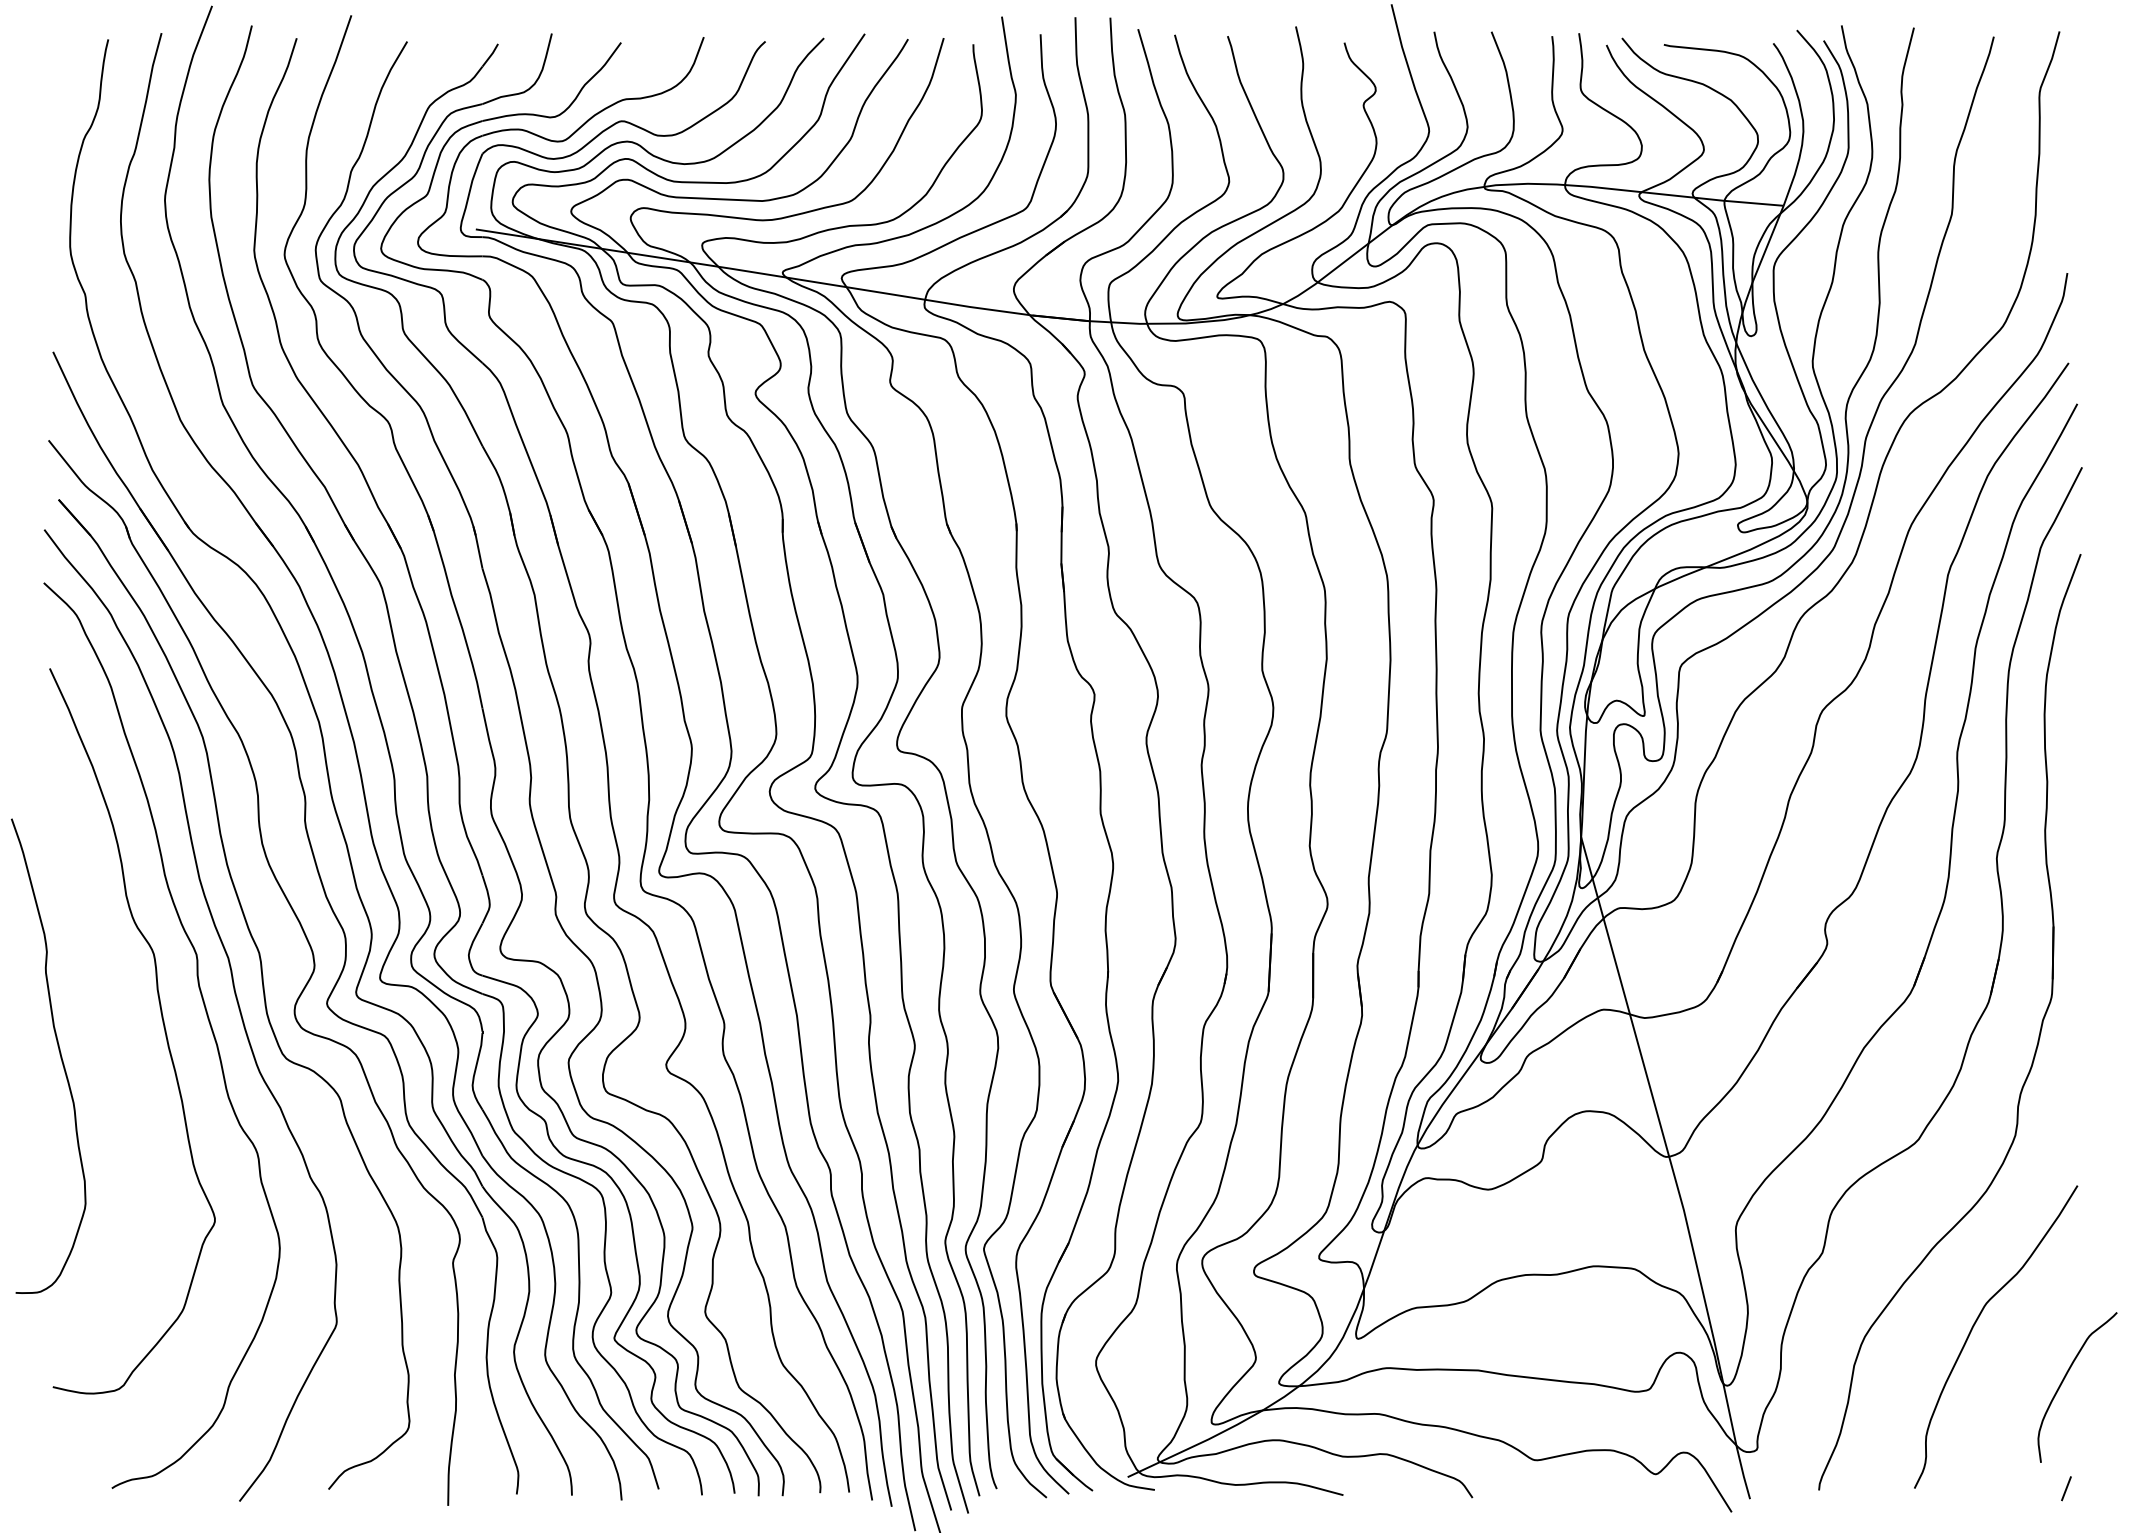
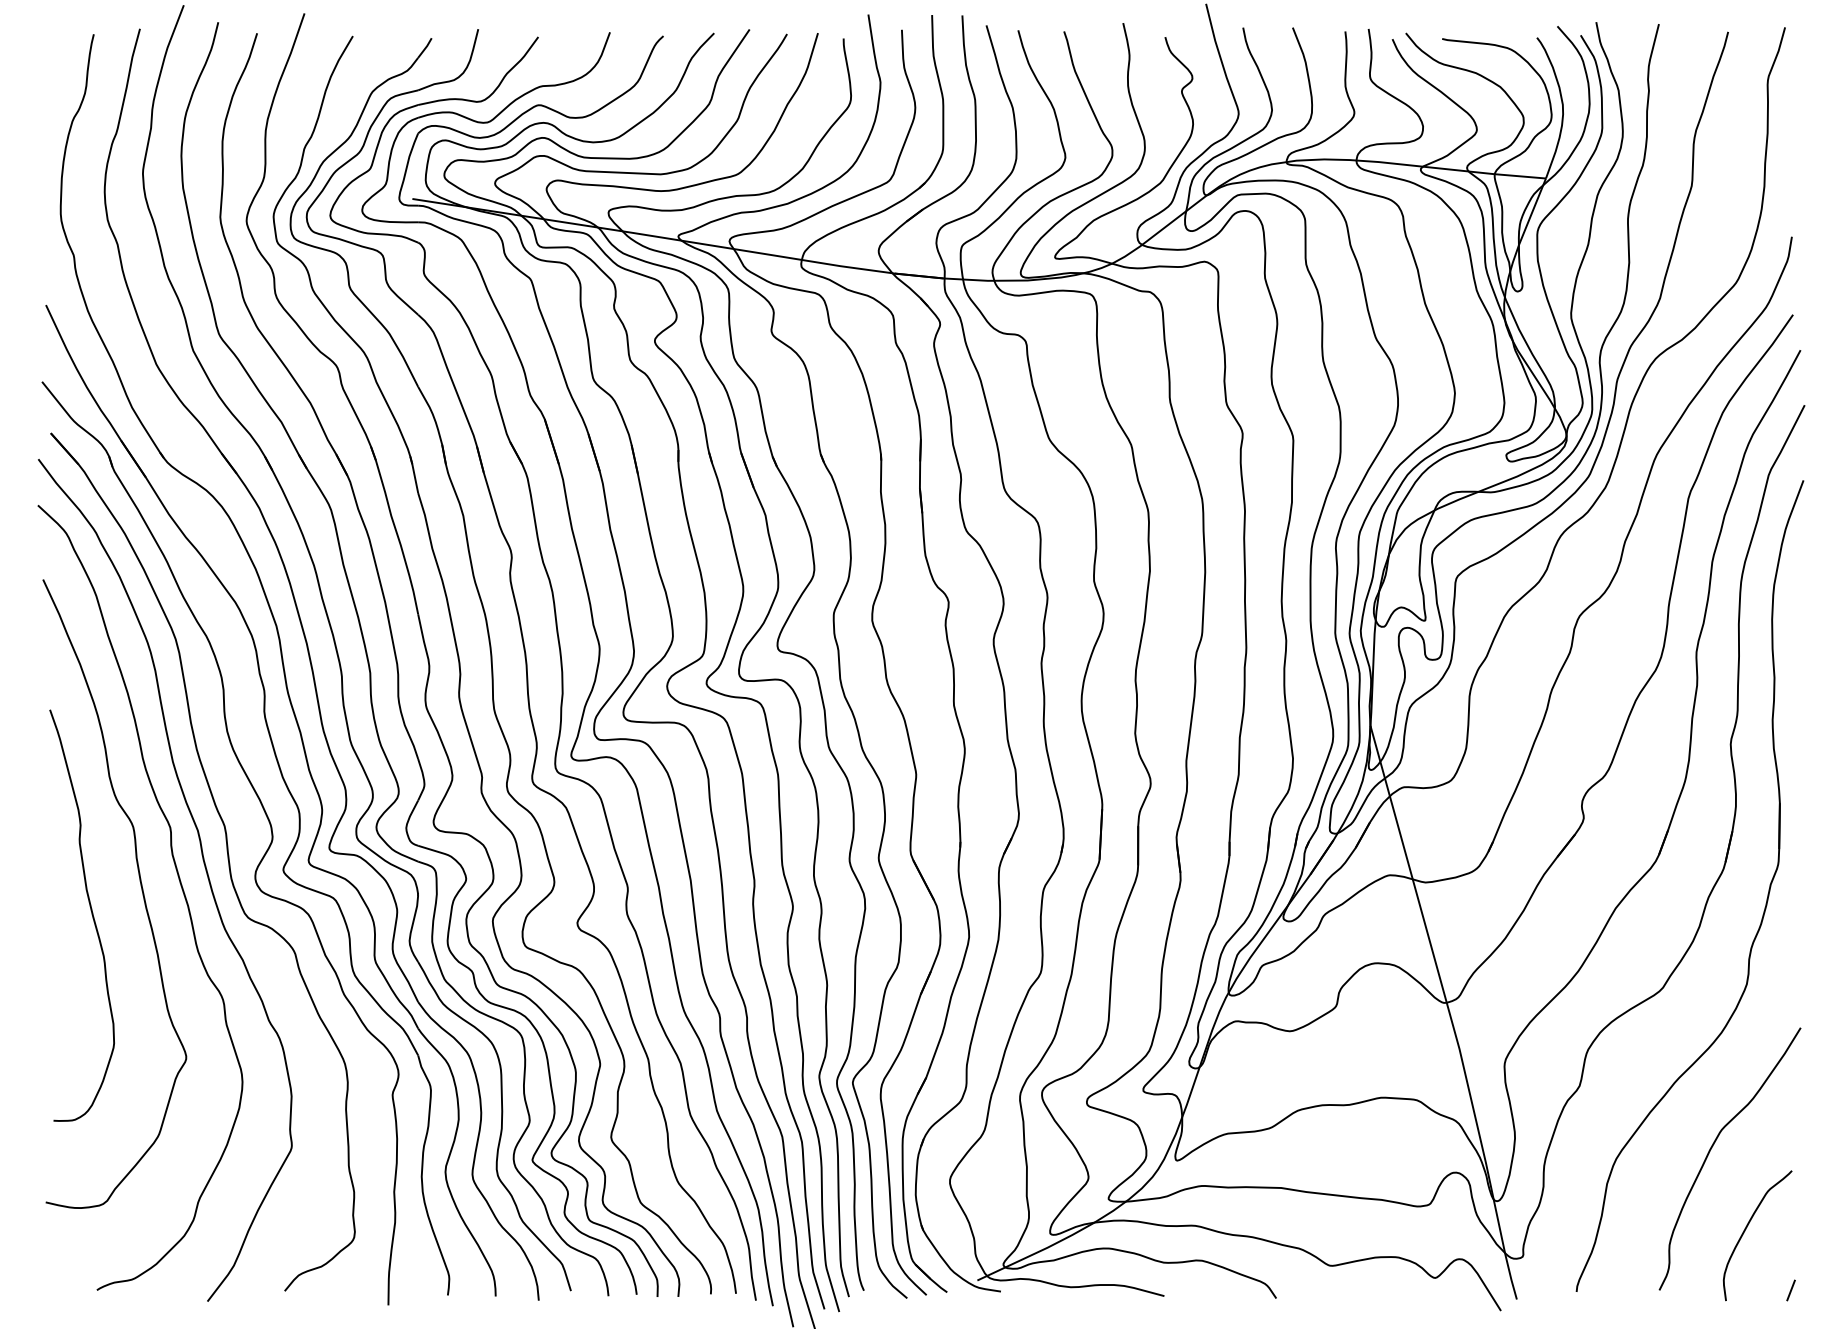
curve: (59, 1054) -> (91, 914), moved
curve: (2064, 1380) -> (1746, 1229), moved

